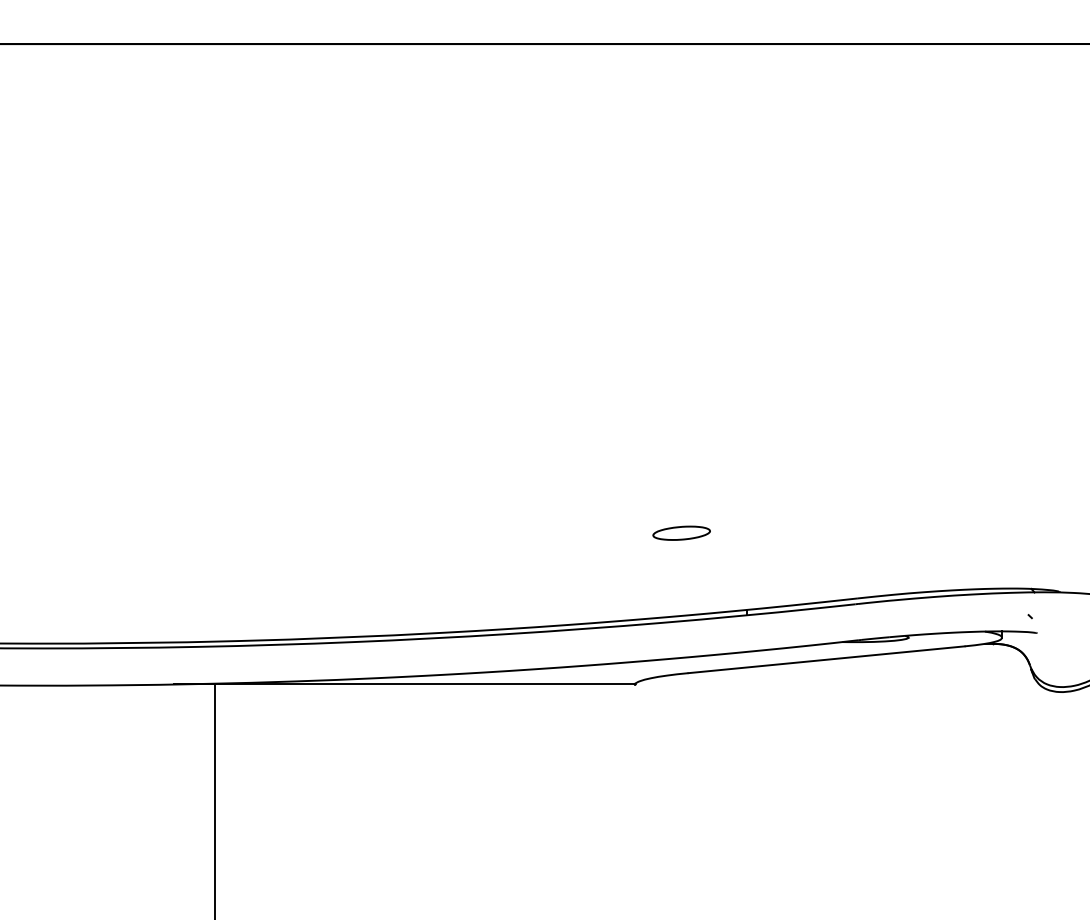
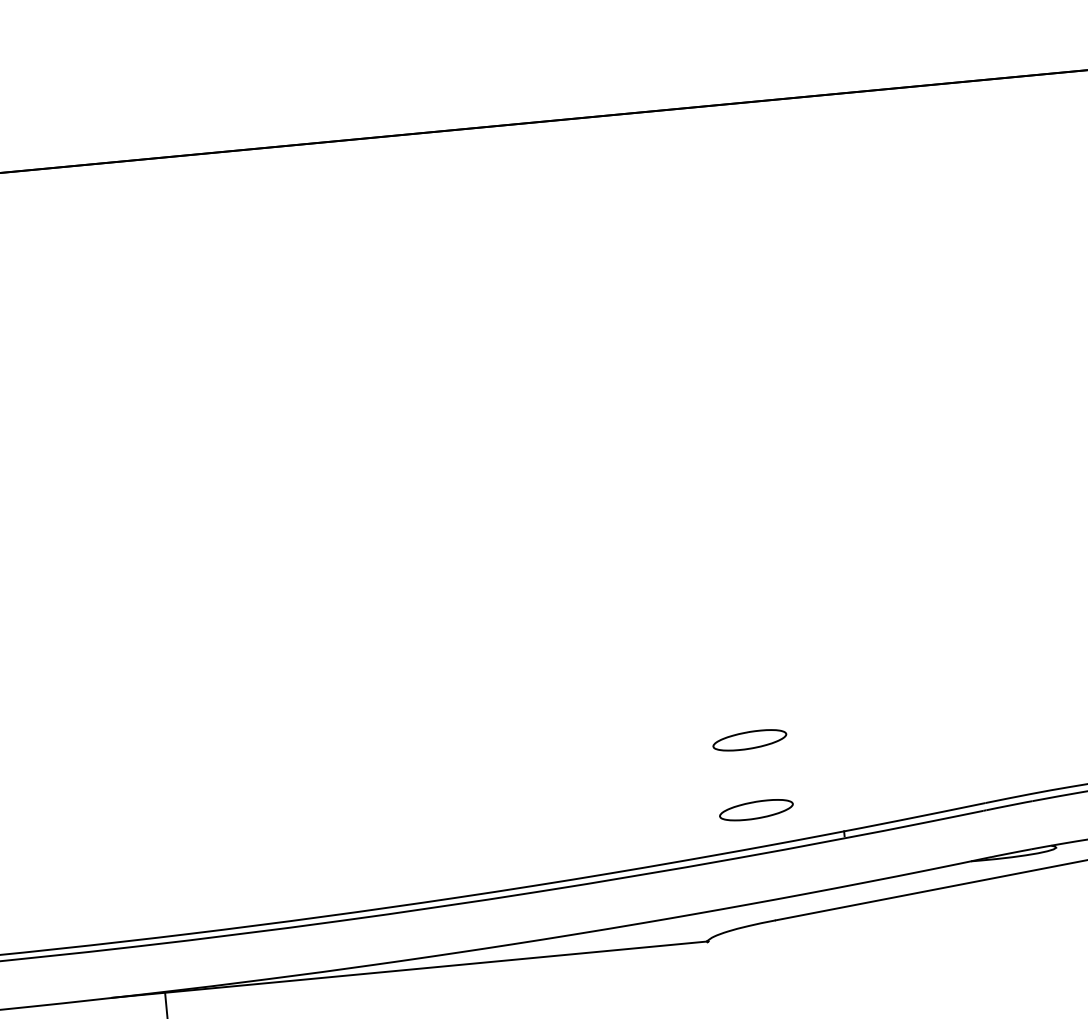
part: (681, 586) -> (756, 809), added

